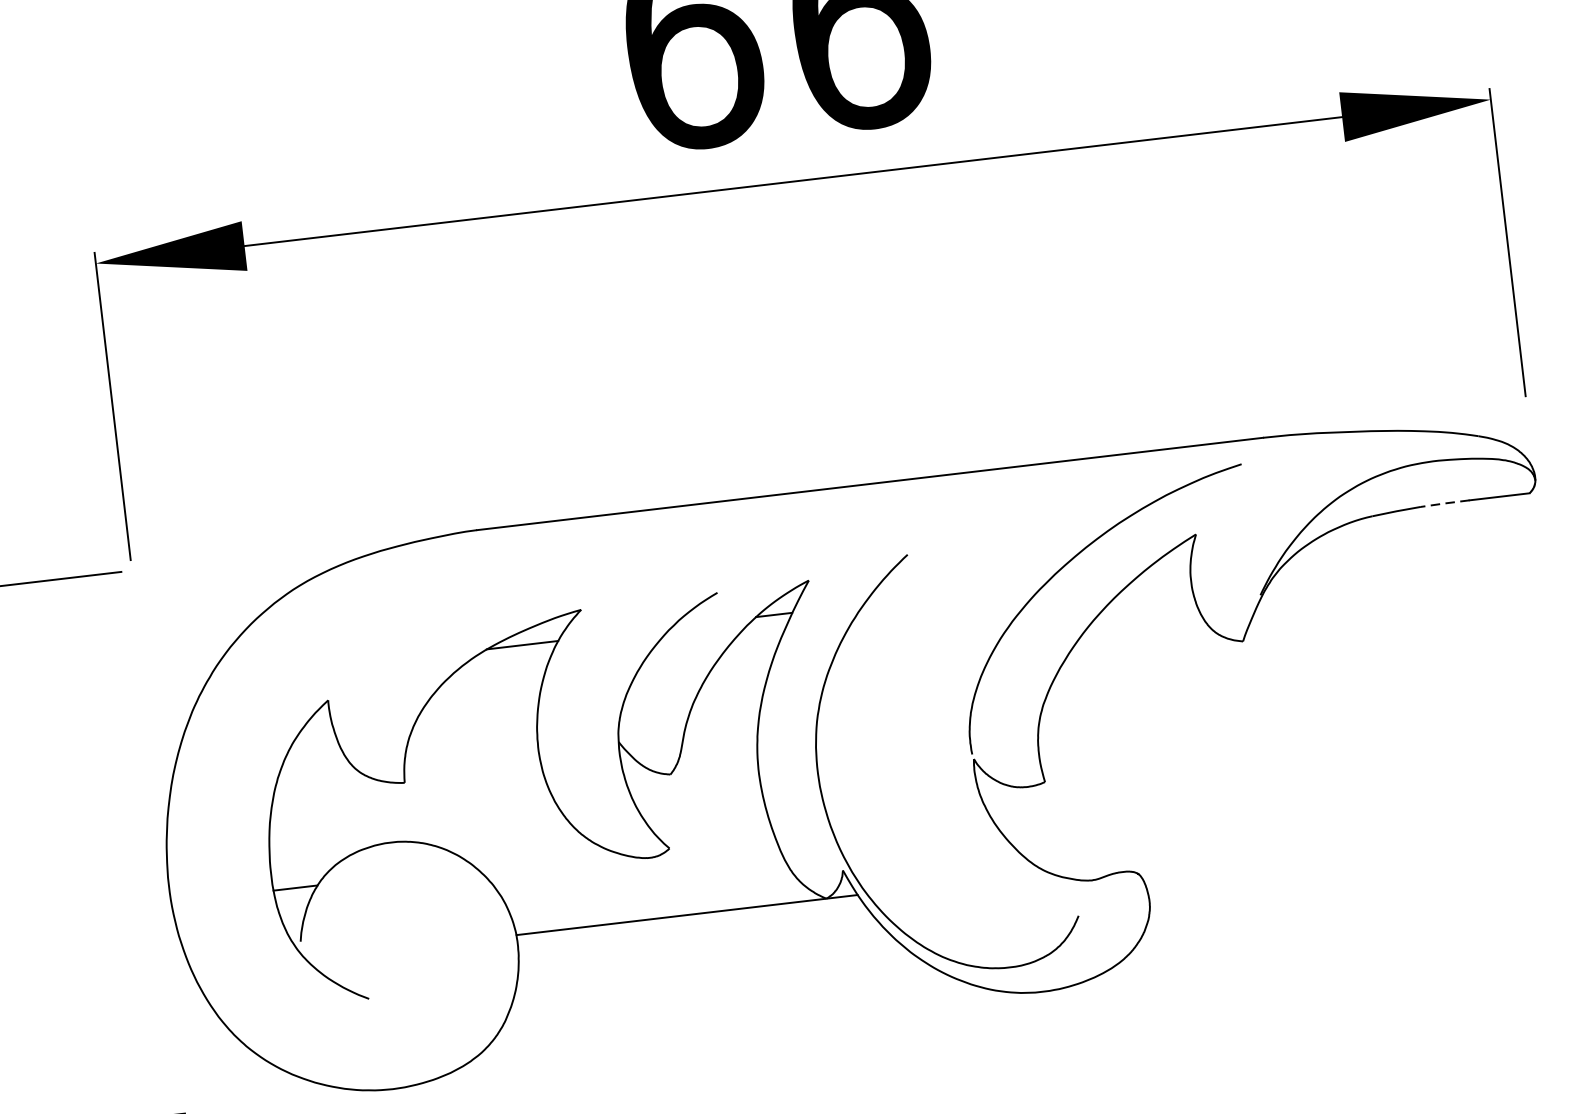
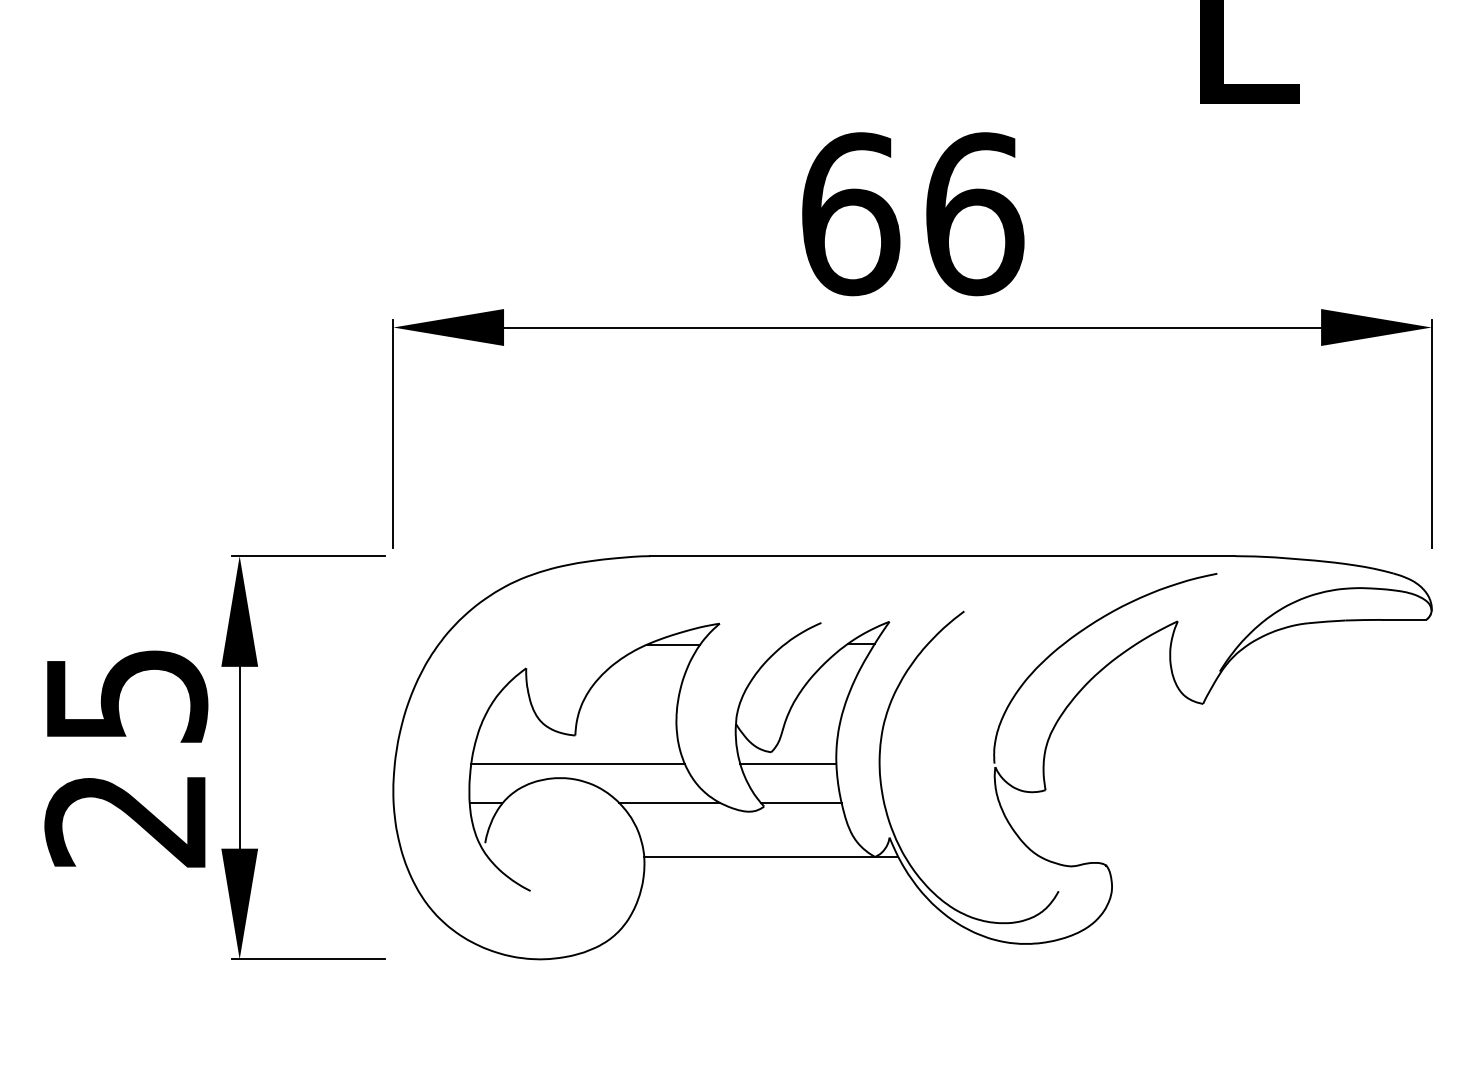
line: (1445, 504) -> (1363, 620), dashed -> solid
line: (695, 786) -> (788, 763), added
line: (412, 820) -> (577, 763), added
line: (719, 838) -> (801, 803), added
line: (541, 858) -> (669, 802), added

